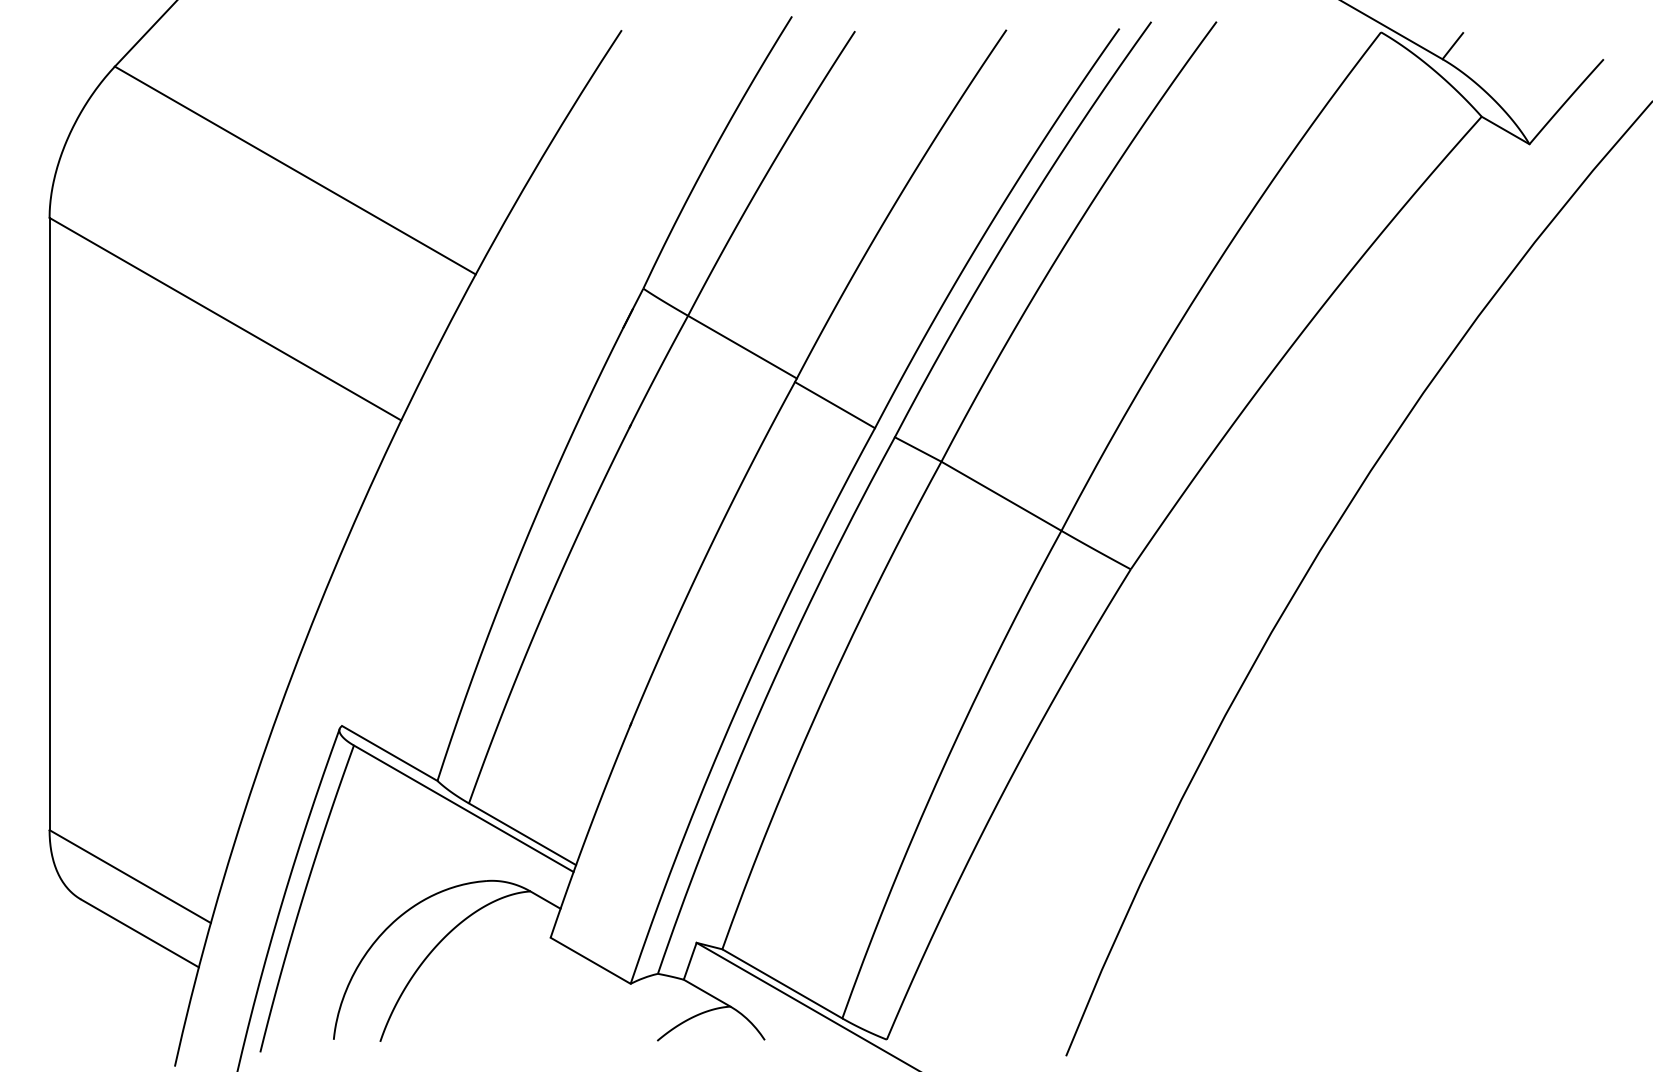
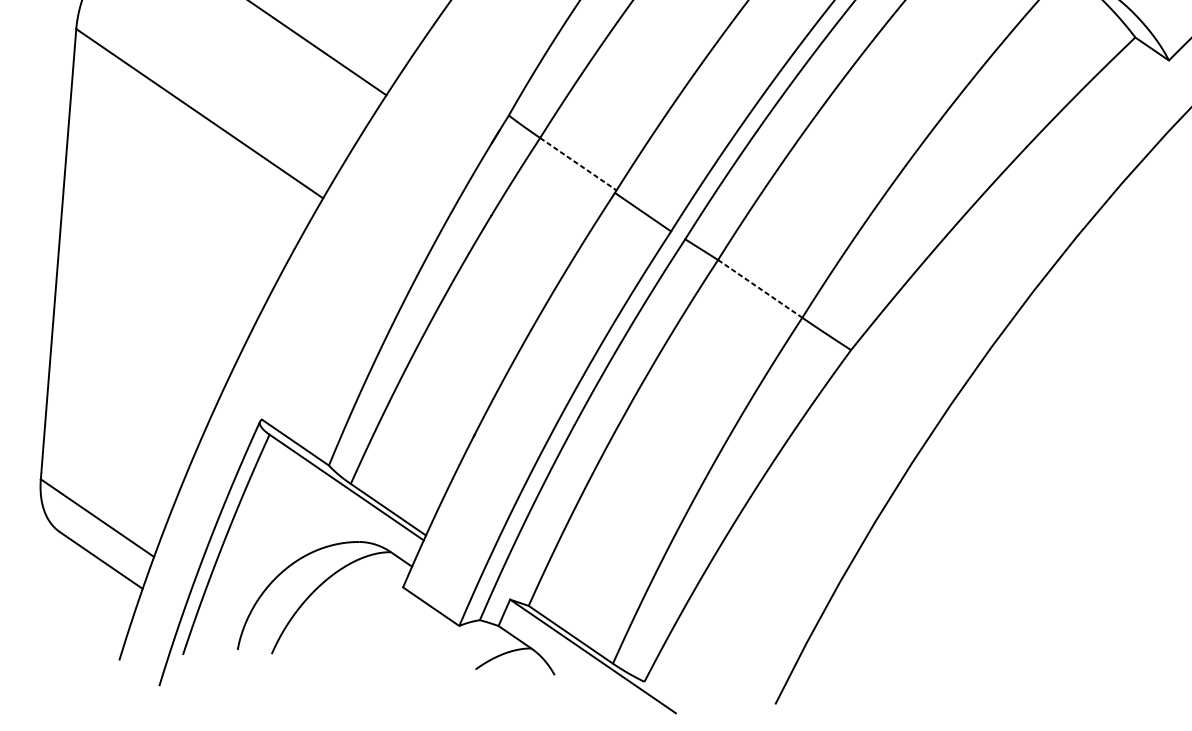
line: (742, 347) -> (578, 164), solid -> dashed
line: (1001, 496) -> (760, 289), solid -> dashed

